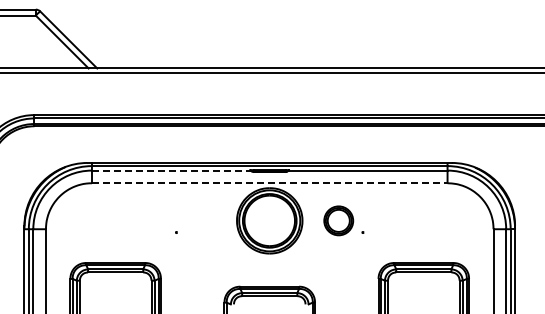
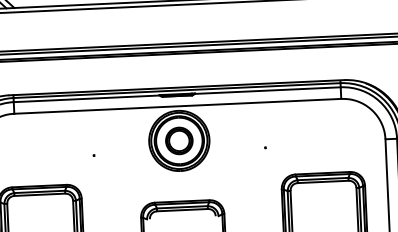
line: (171, 170) -> (86, 98), dashed -> solid
line: (269, 183) -> (177, 106), dashed -> solid
part: (338, 220) -> (179, 140), moved

